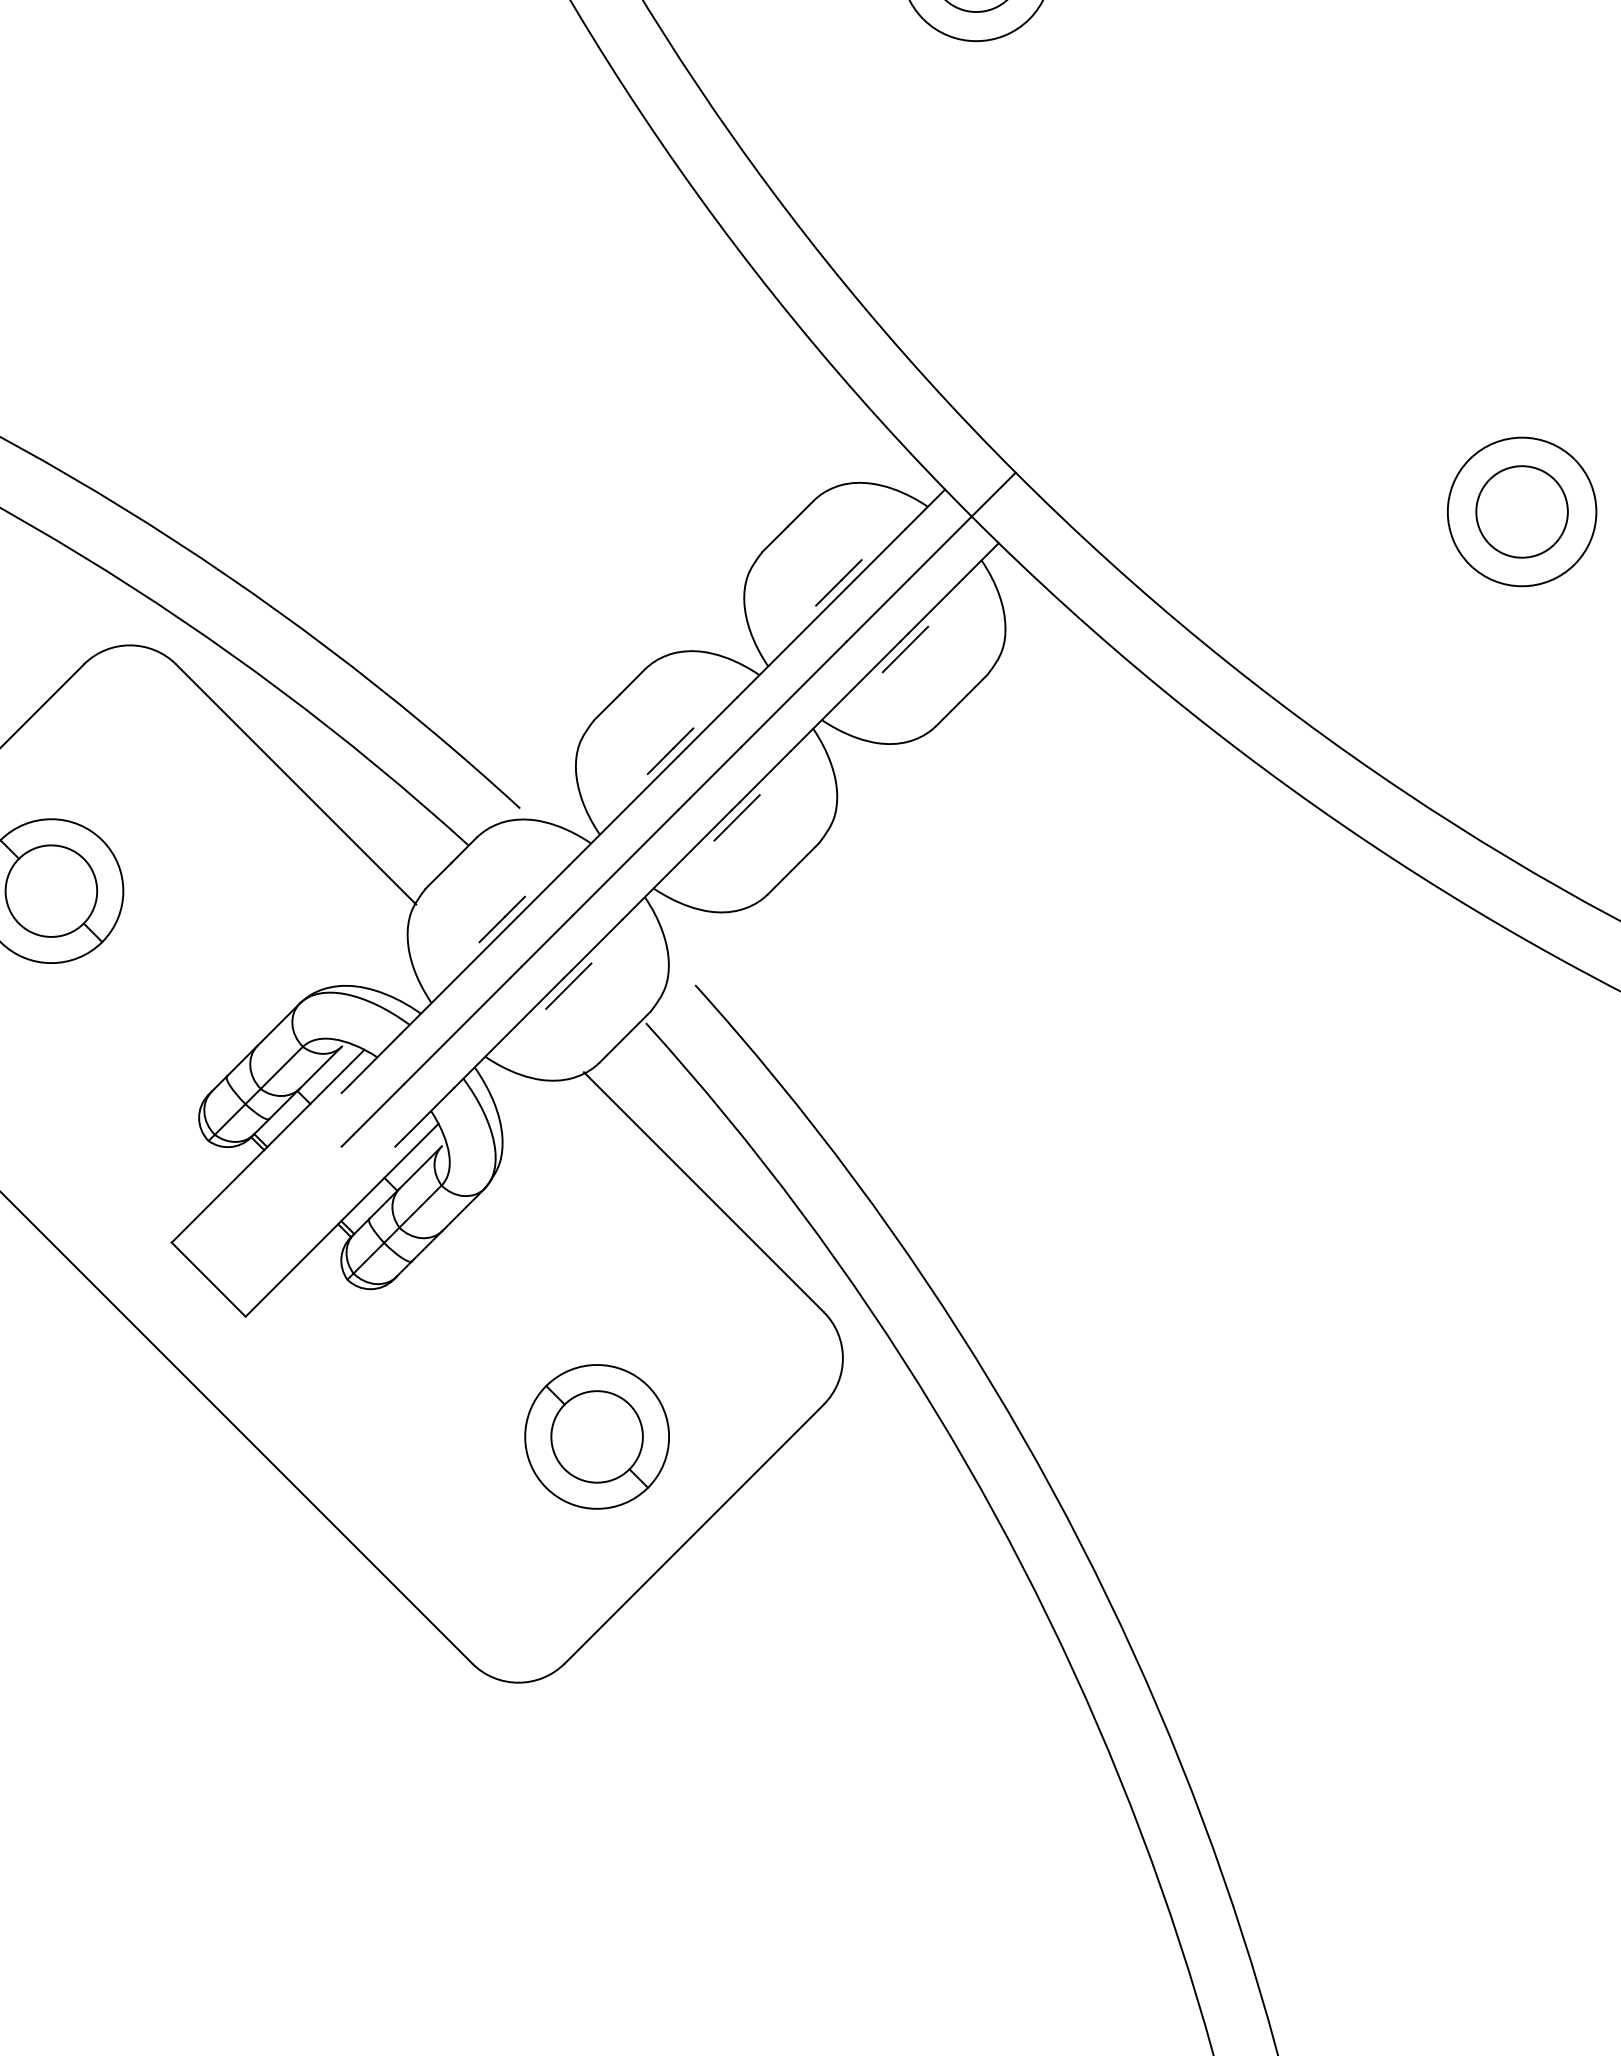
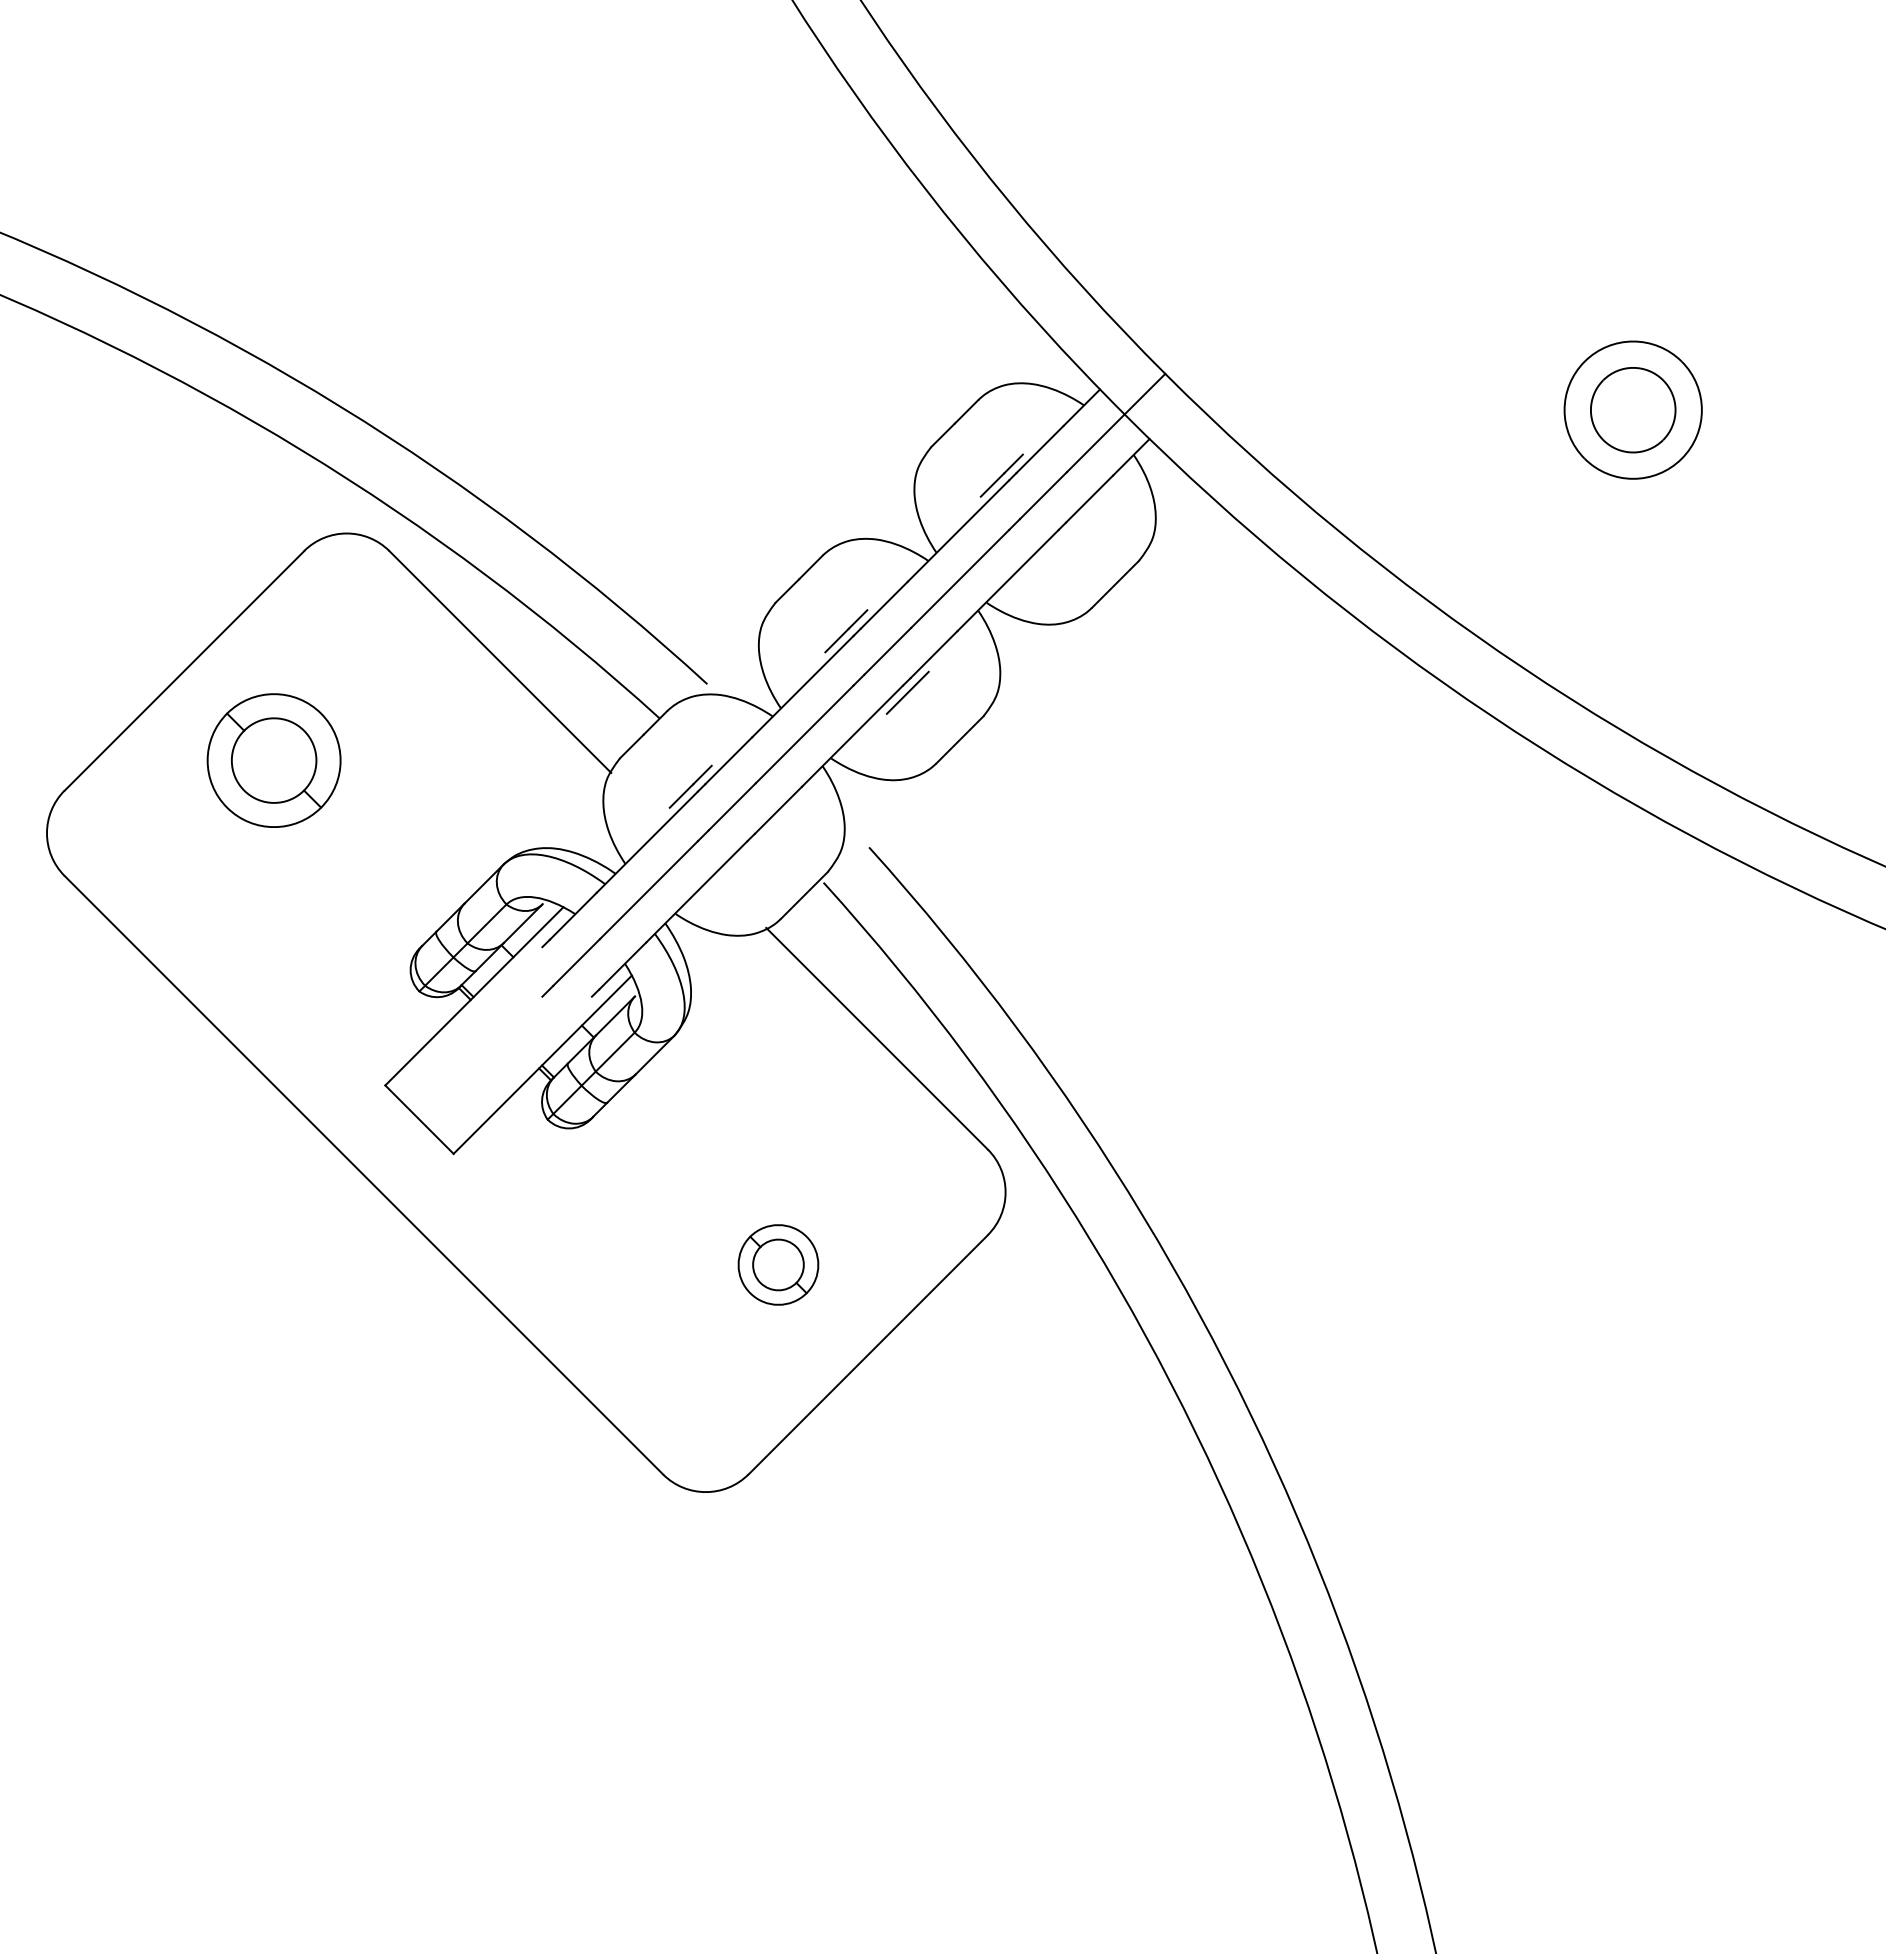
line: (905, 649) -> (1063, 537), removed
line: (569, 986) -> (752, 848), removed
part: (597, 1436) -> (778, 1264), size x0.6

